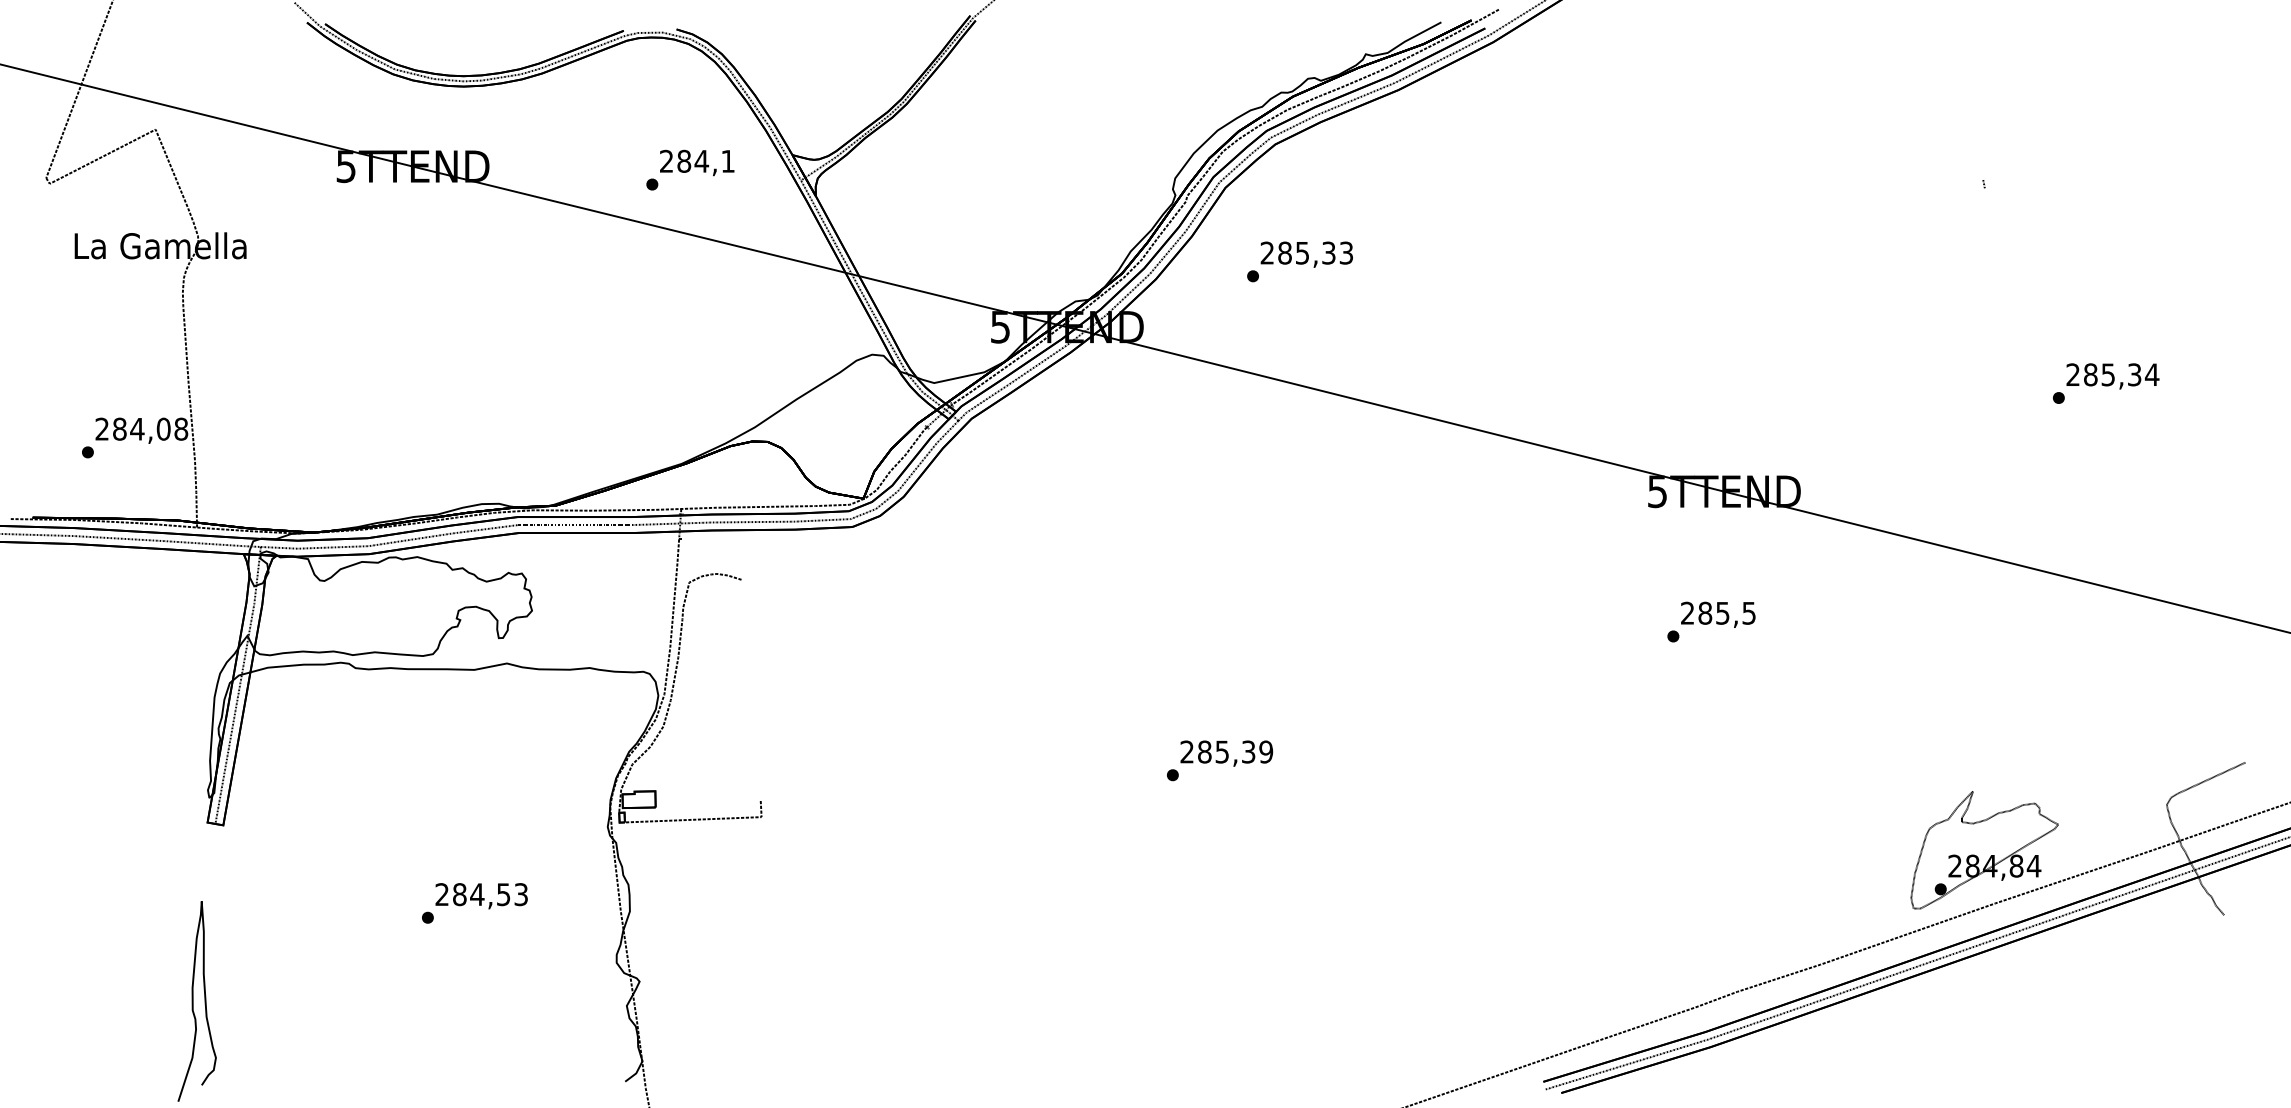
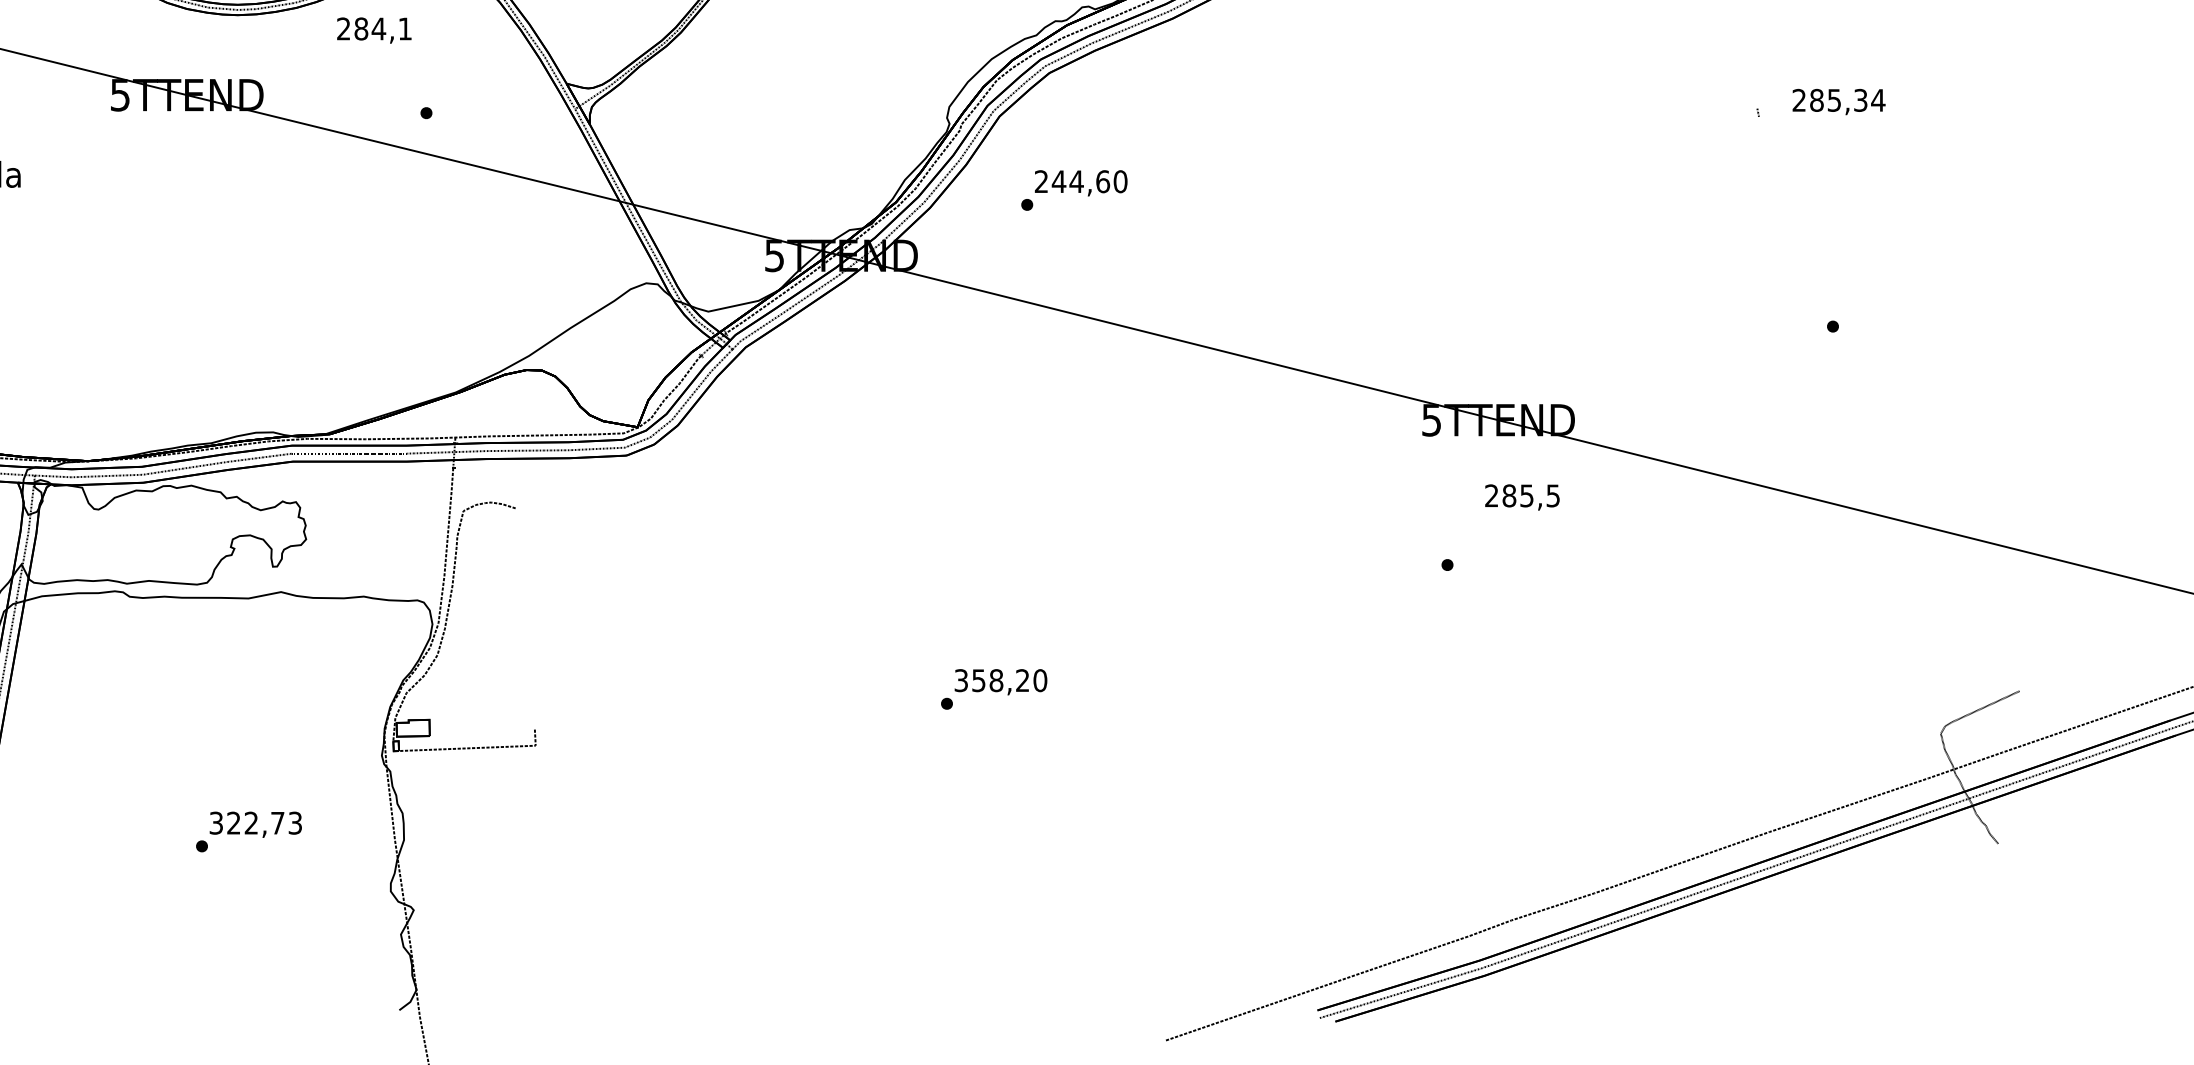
text: (697, 162) -> (374, 30), moved
text: (1315, 252) -> (1089, 181), 285,33 -> 244,60
text: (2112, 376) -> (1838, 102), moved
text: (1718, 614) -> (1522, 497), moved
text: (1226, 751) -> (1000, 680), 285,39 -> 358,20
part: (1984, 850) -> (1758, 779), removed
text: (472, 894) -> (246, 823), 284,53 -> 322,73

